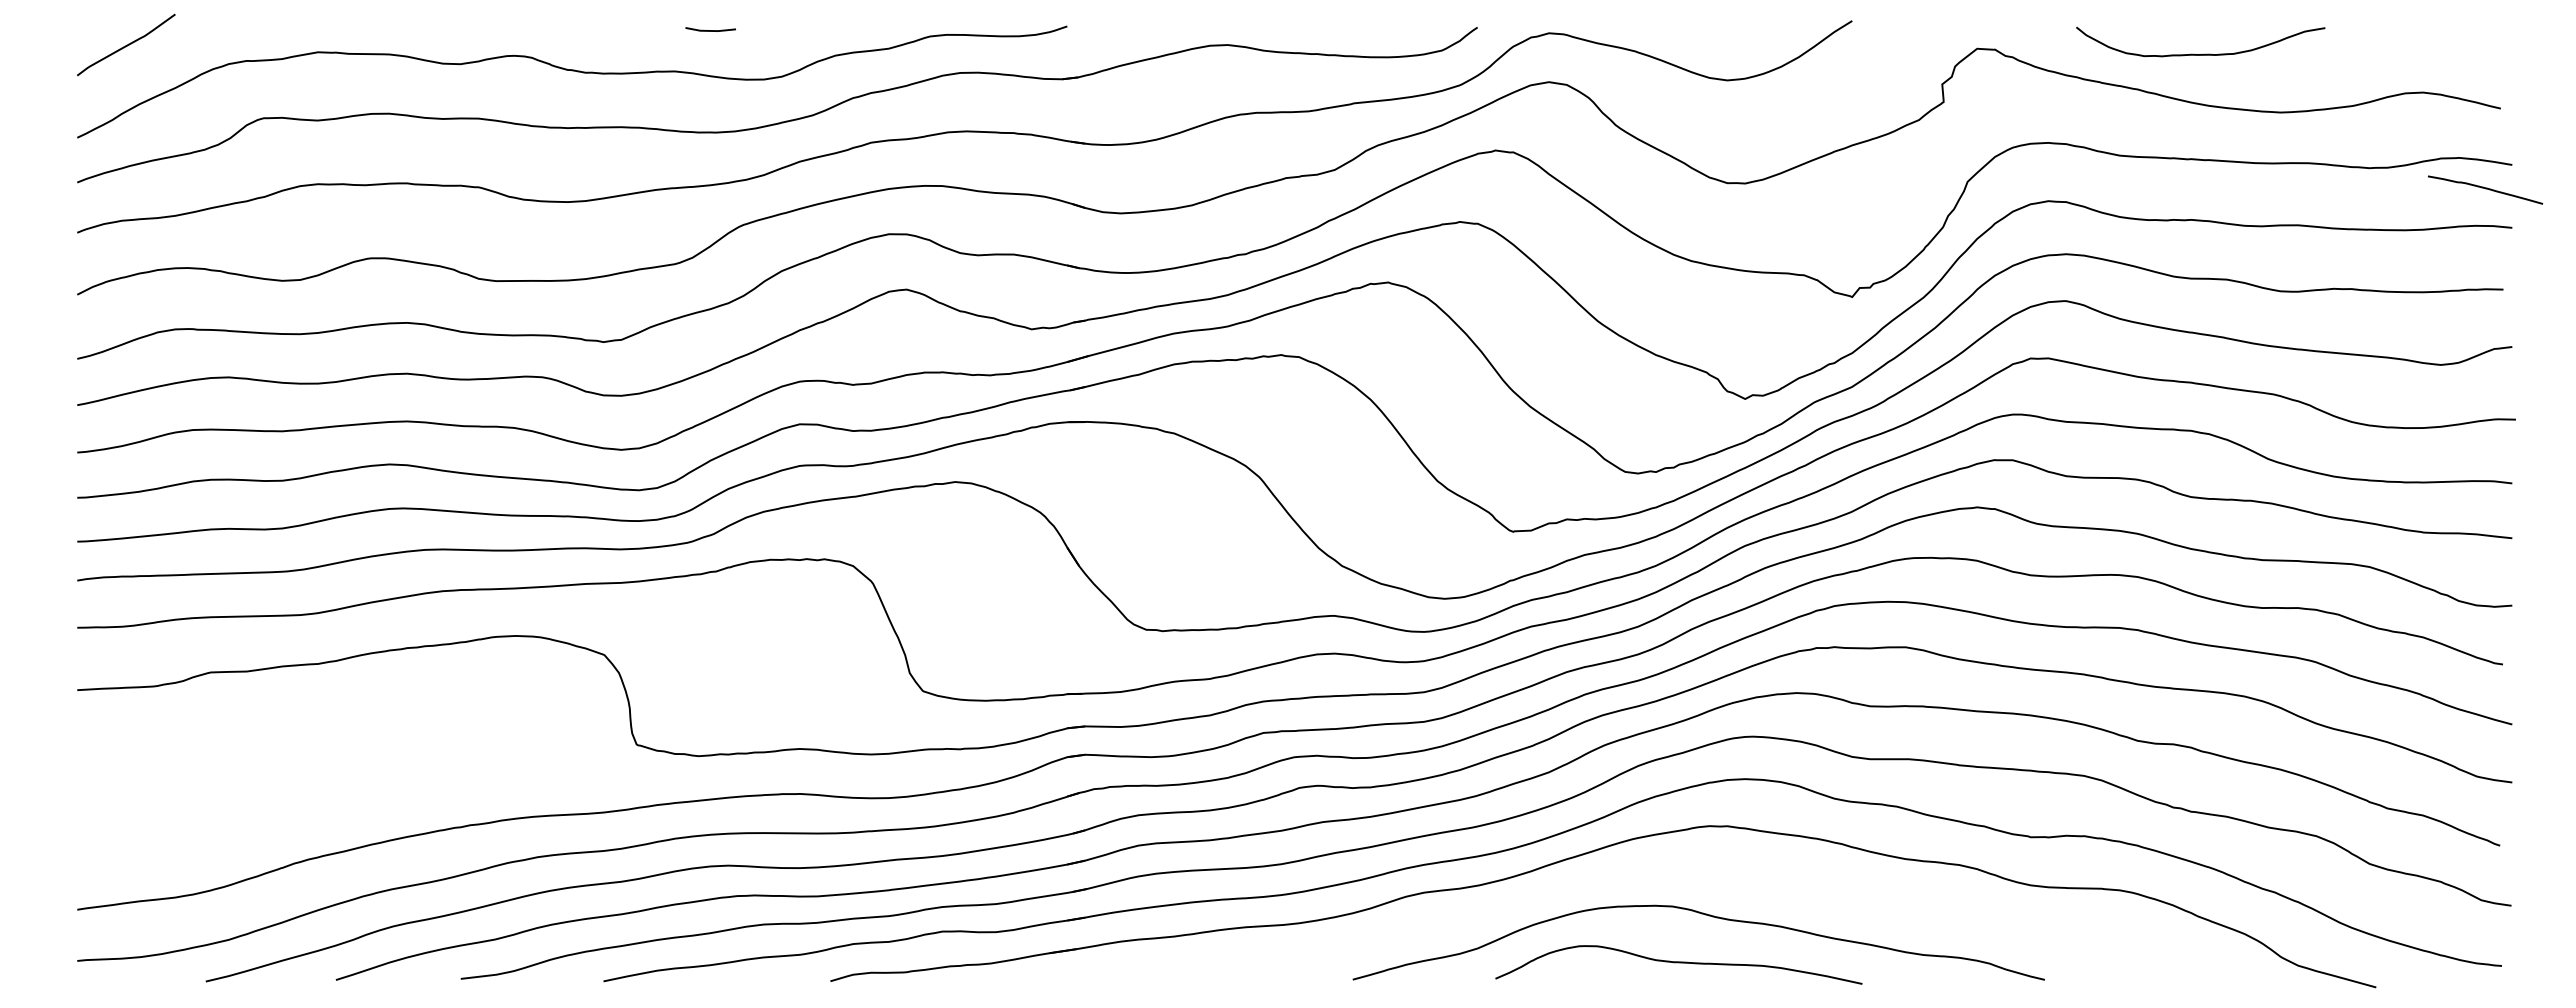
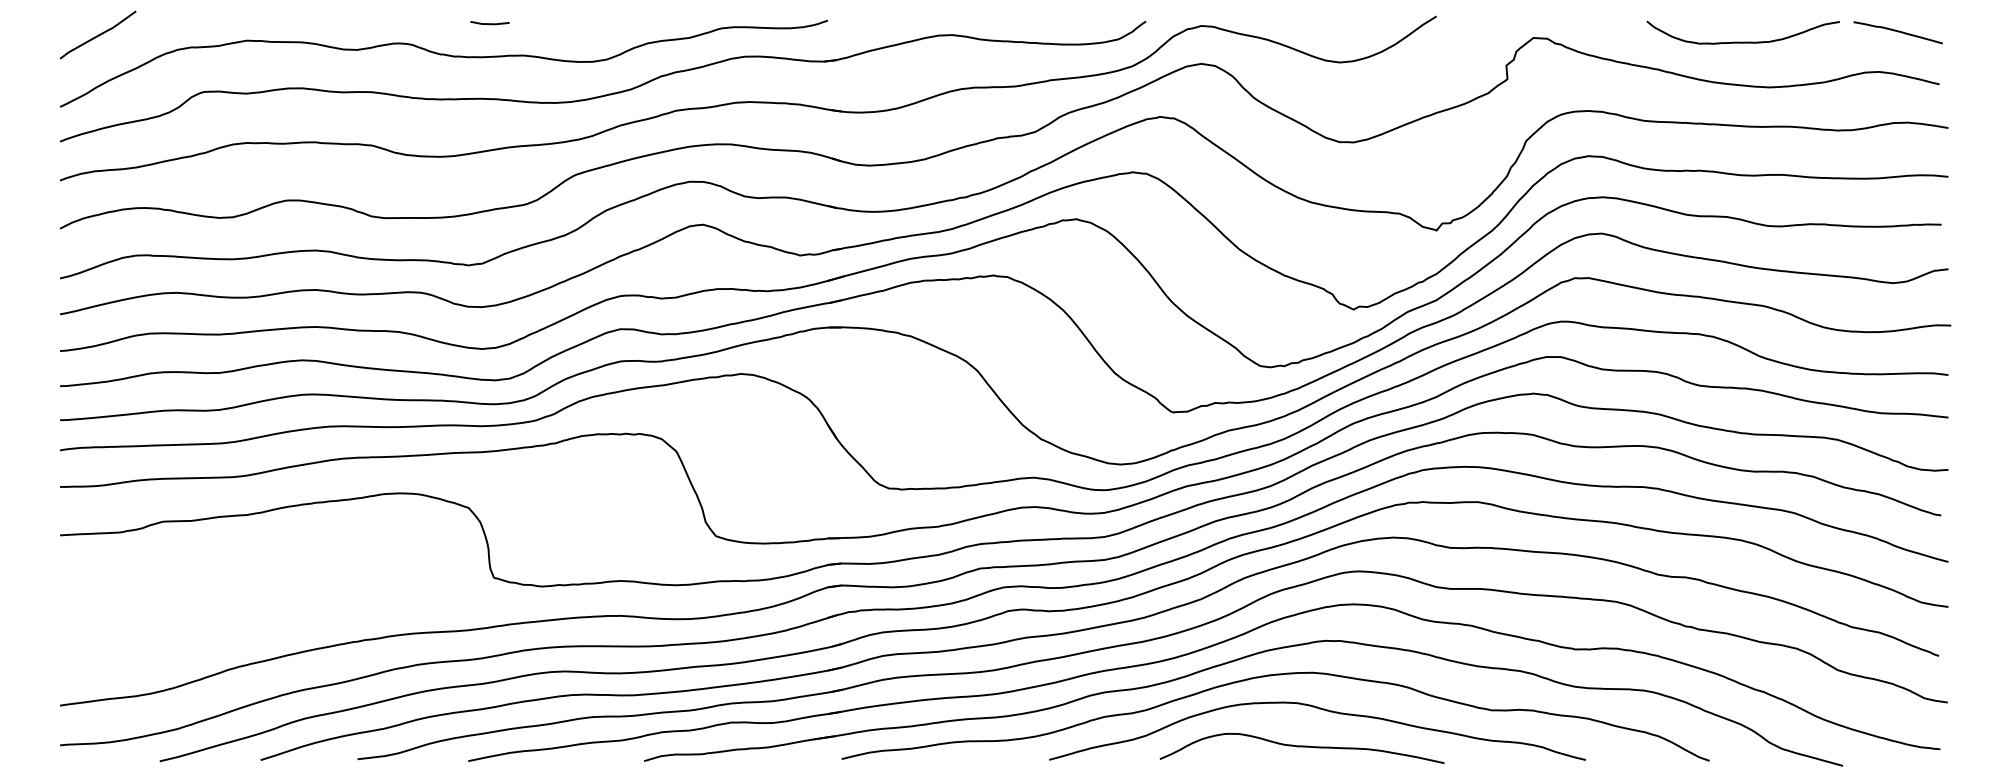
line: (710, 30) -> (489, 23), moved
curve: (2204, 53) -> (1746, 41), moved
curve: (2485, 189) -> (1898, 32), moved
curve: (1642, 871) -> (1273, 675), added

